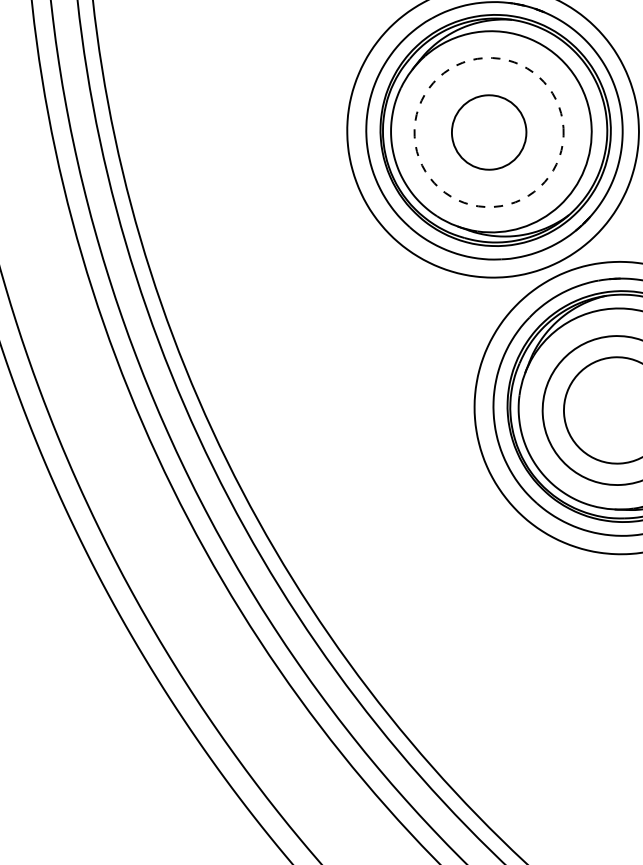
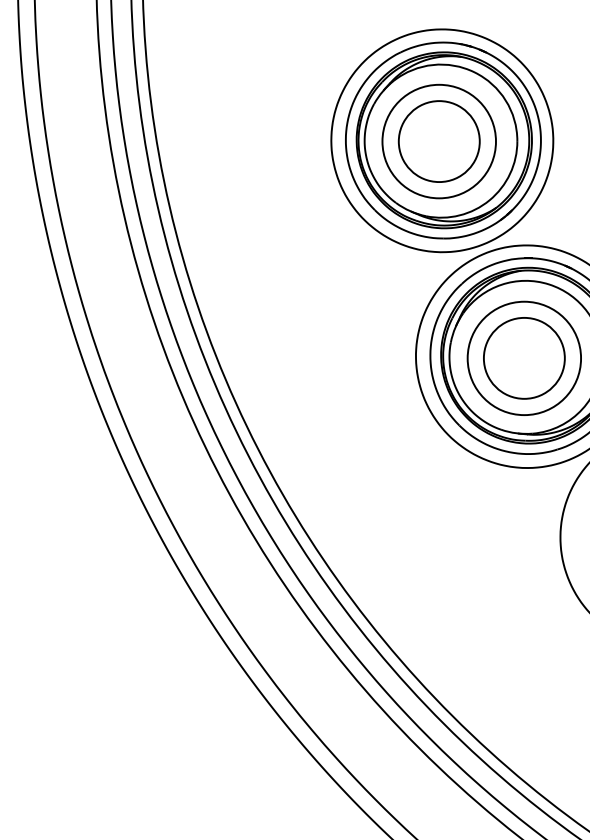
circle: (488, 132) -> (438, 141), dashed -> solid
circle: (488, 132) -> (438, 141), size x1.43

